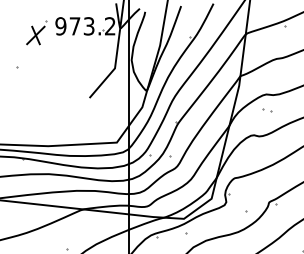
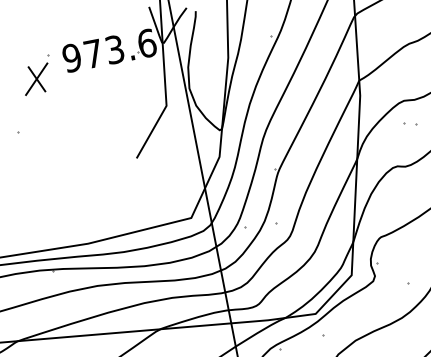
text: (109, 26) -> (145, 43), 973.2 -> 973.6

